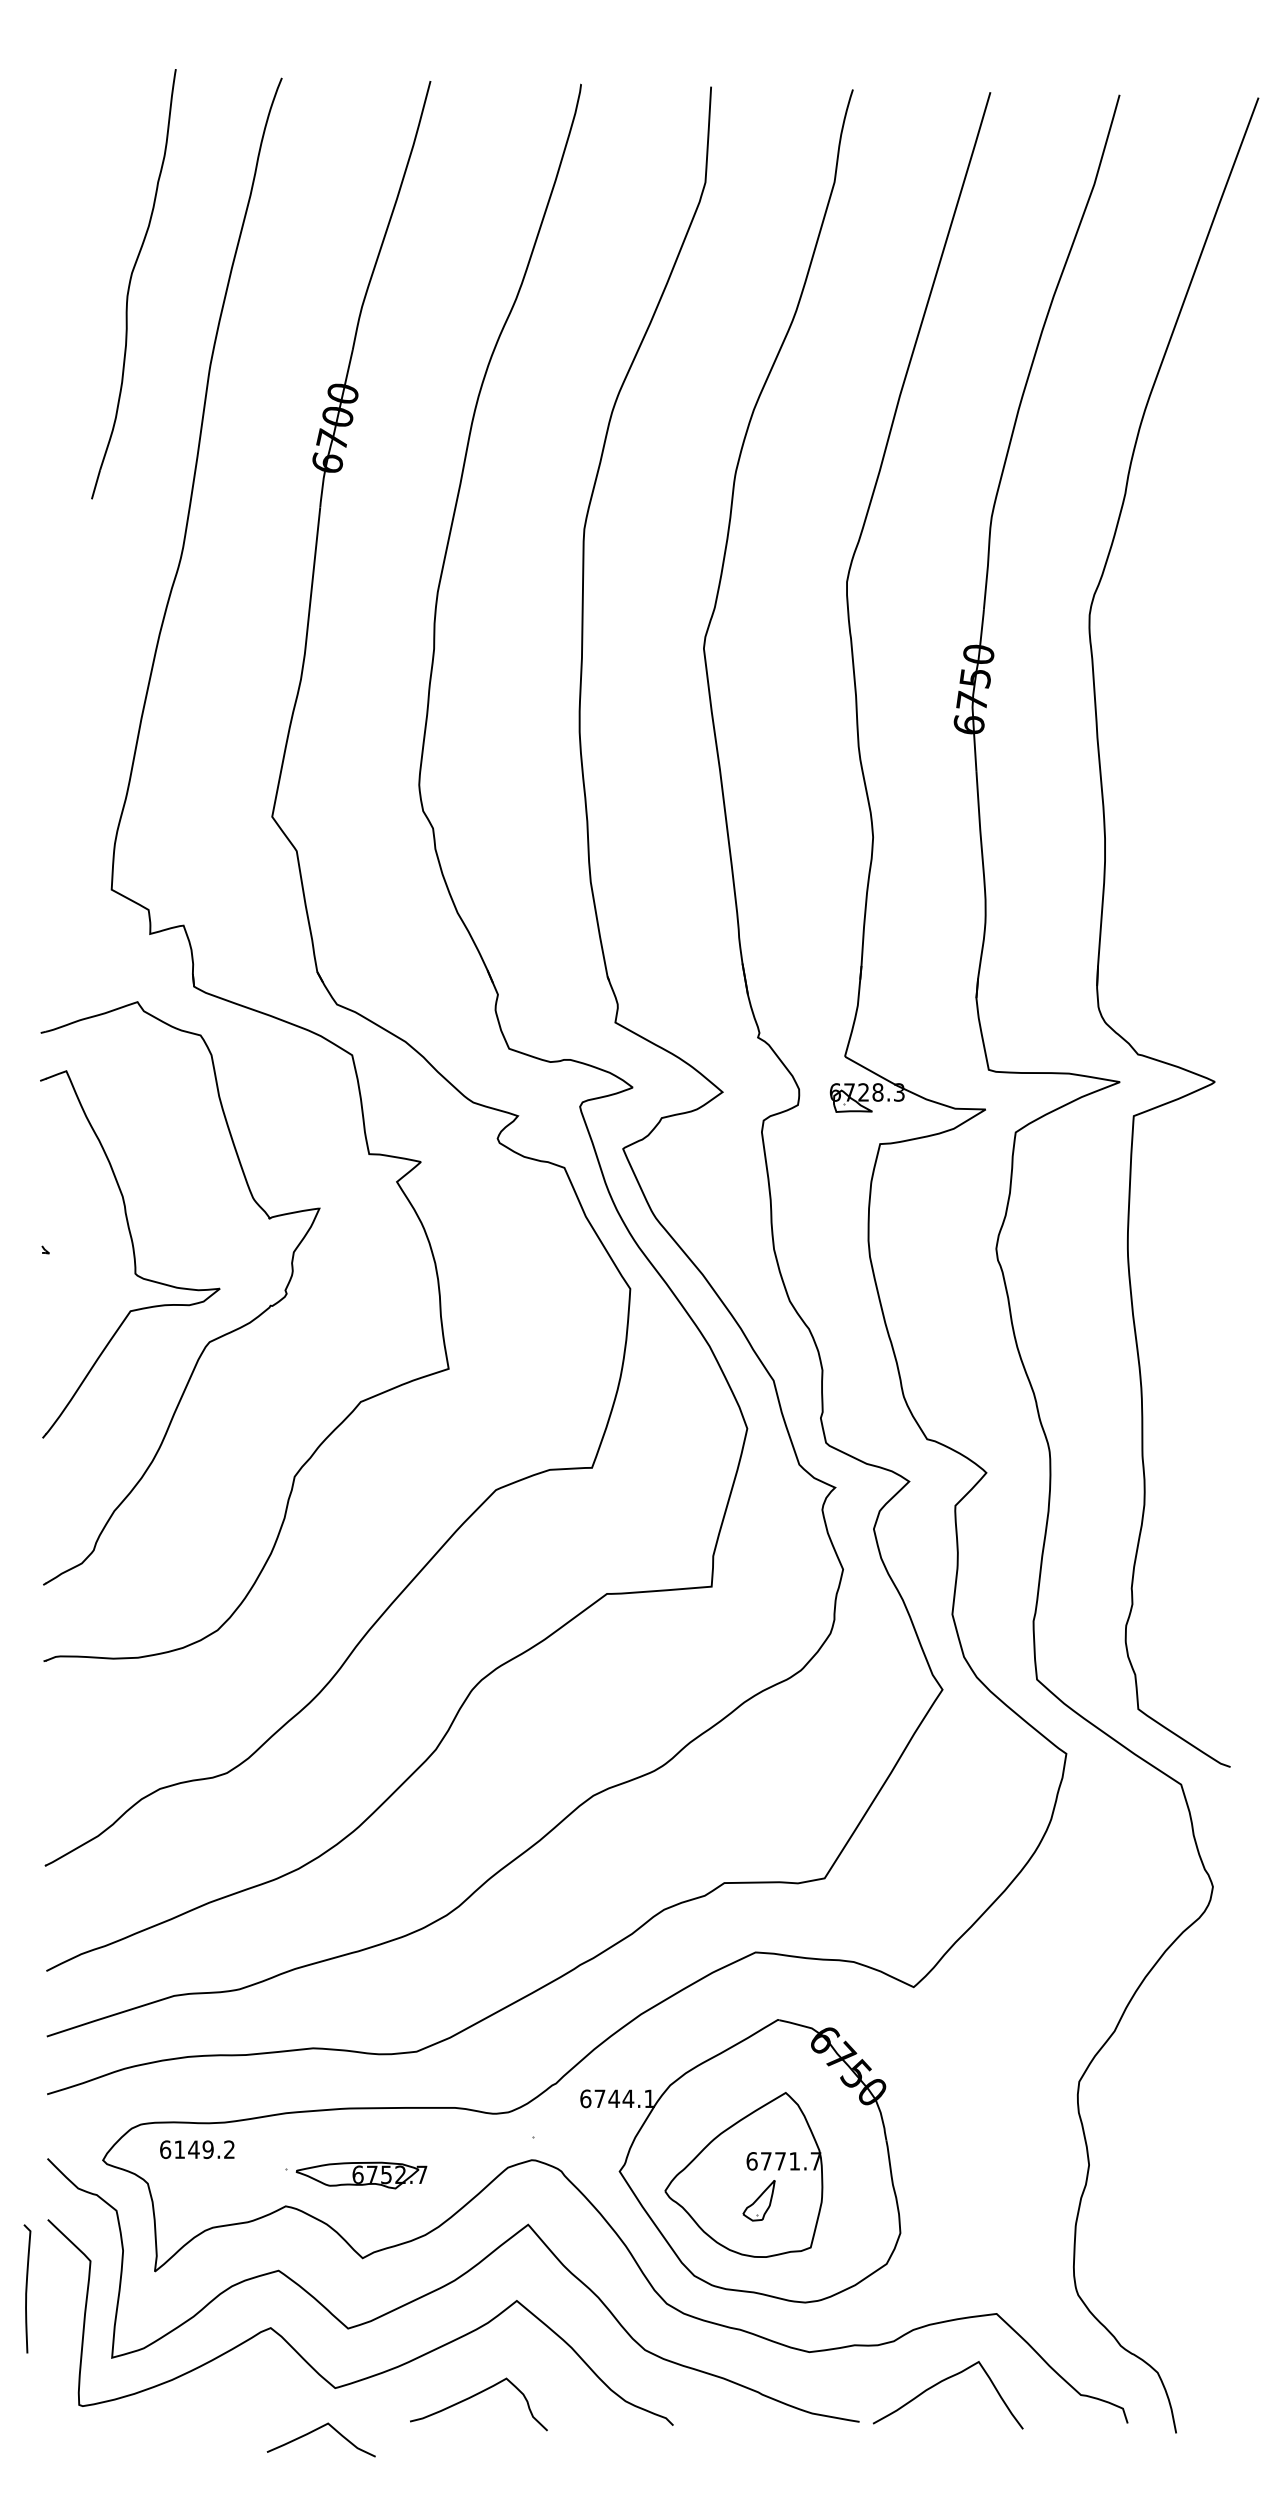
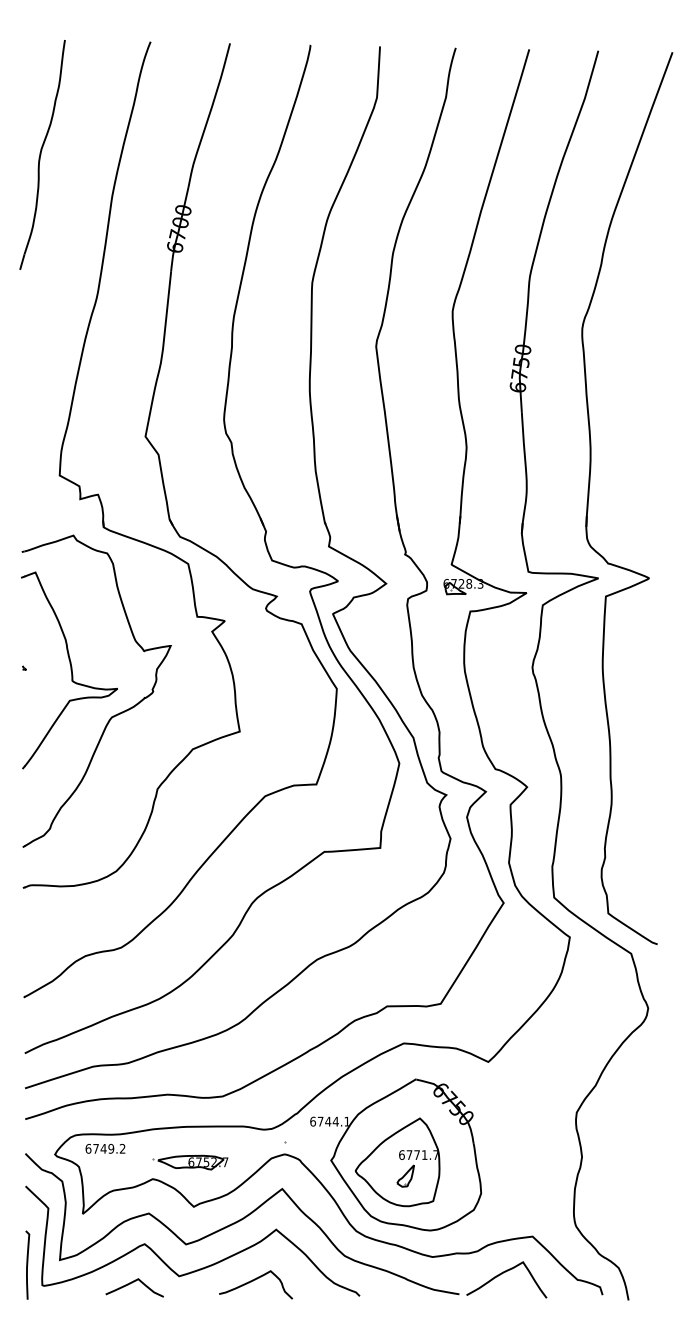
part: (133, 283) -> (42, 154), moved
text: (178, 2149) -> (95, 1148), 6149.2 -> 6749.2
curve: (27, 2287) -> (27, 1264), moved
curve: (317, 2431) -> (132, 1283), moved

